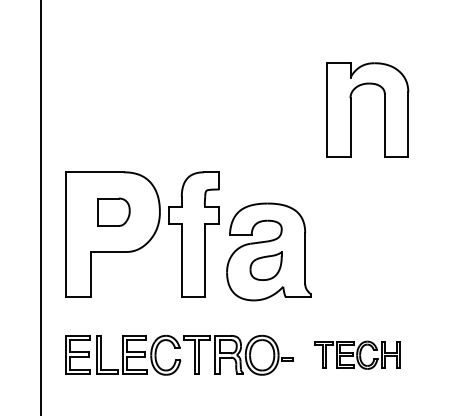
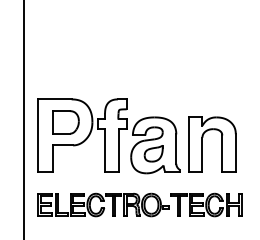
part: (383, 110) -> (221, 144), moved
part: (113, 212) -> (65, 122), size x1.43
part: (357, 354) -> (206, 204), size x1.43

